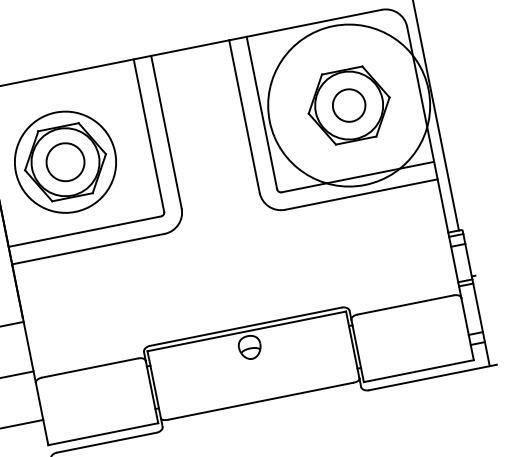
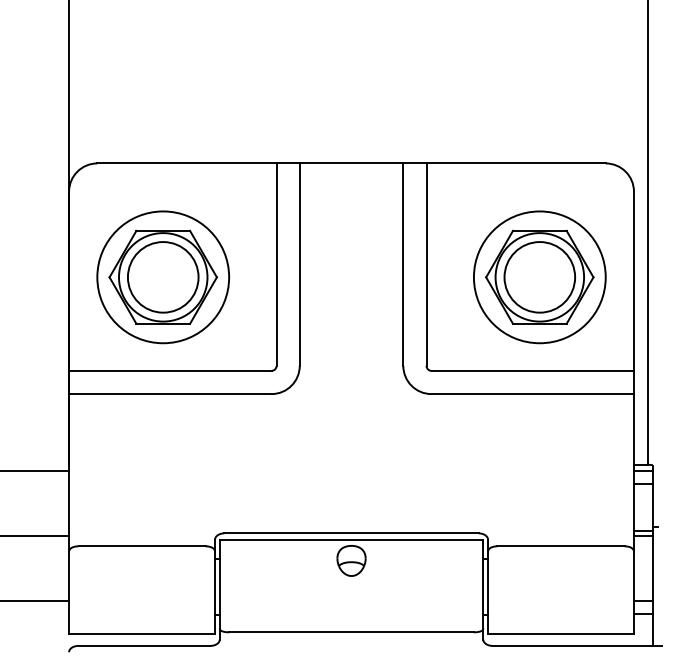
circle: (348, 105) -> (539, 277), size x0.62
circle: (348, 105) -> (539, 277), size x1.67
circle: (64, 162) -> (162, 277), size x1.43

